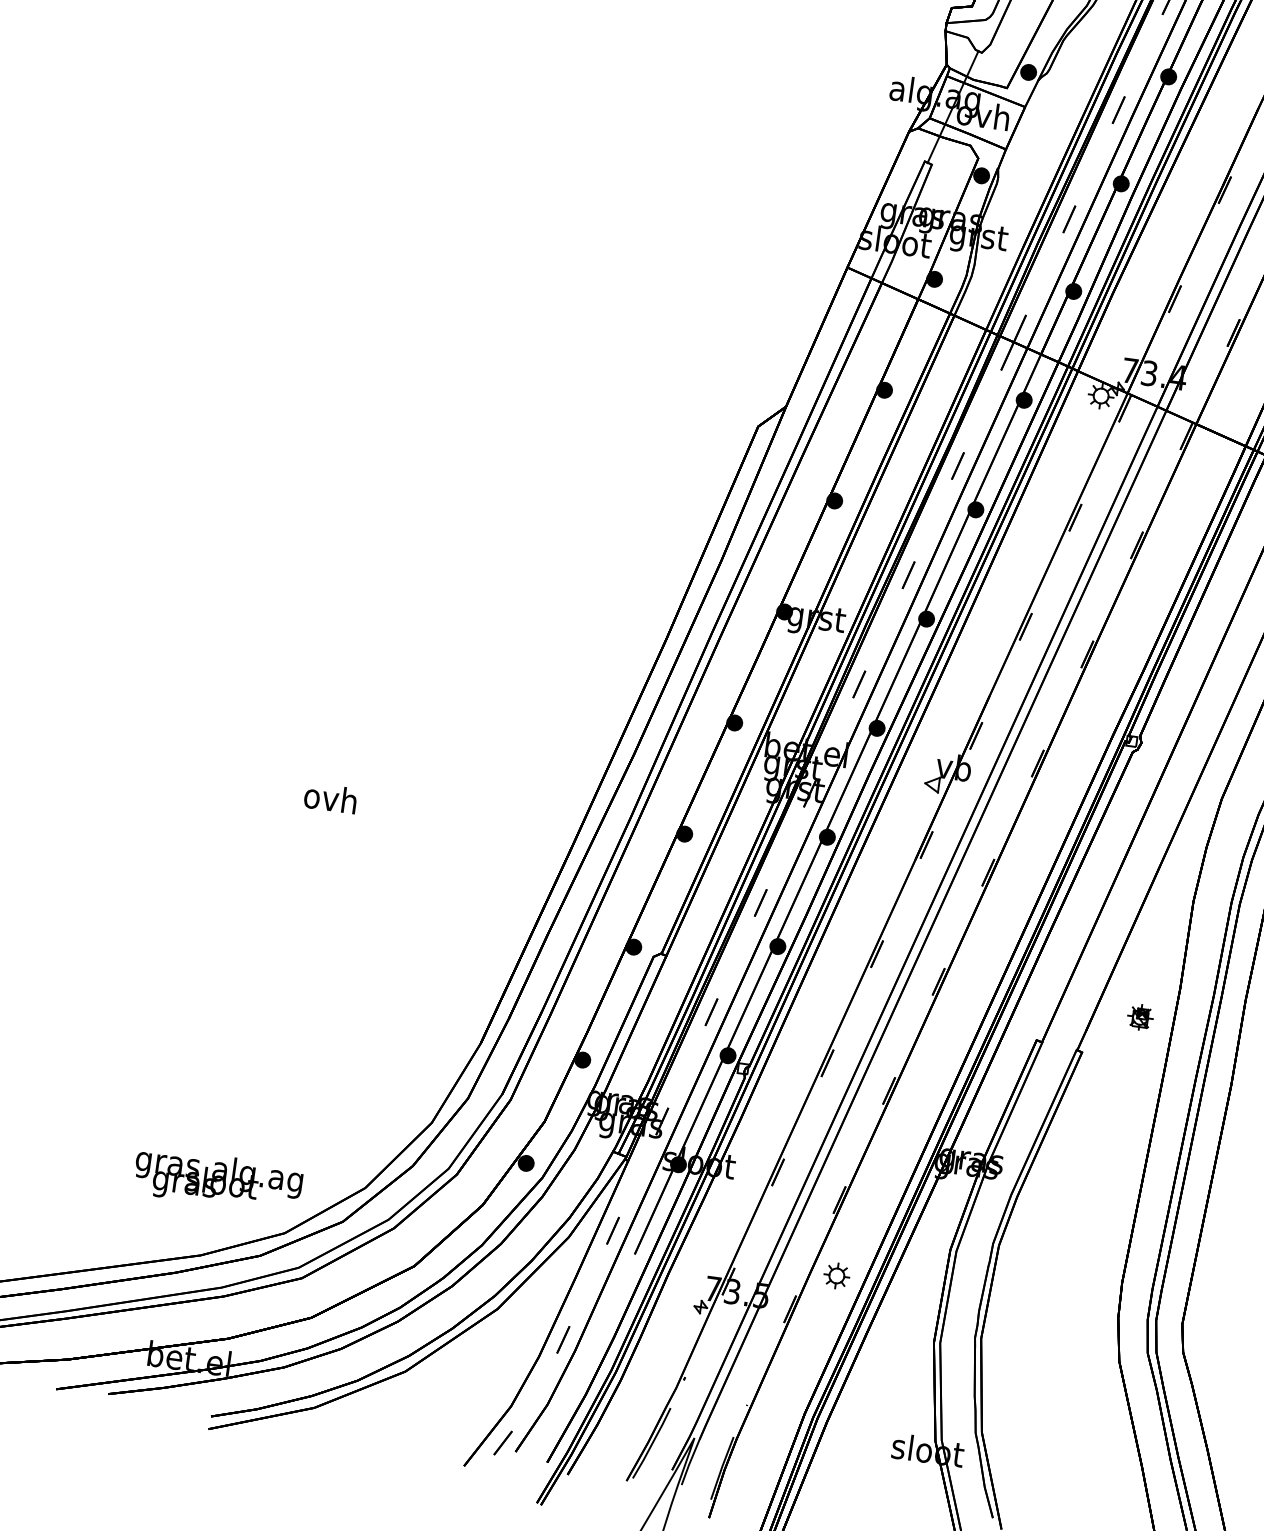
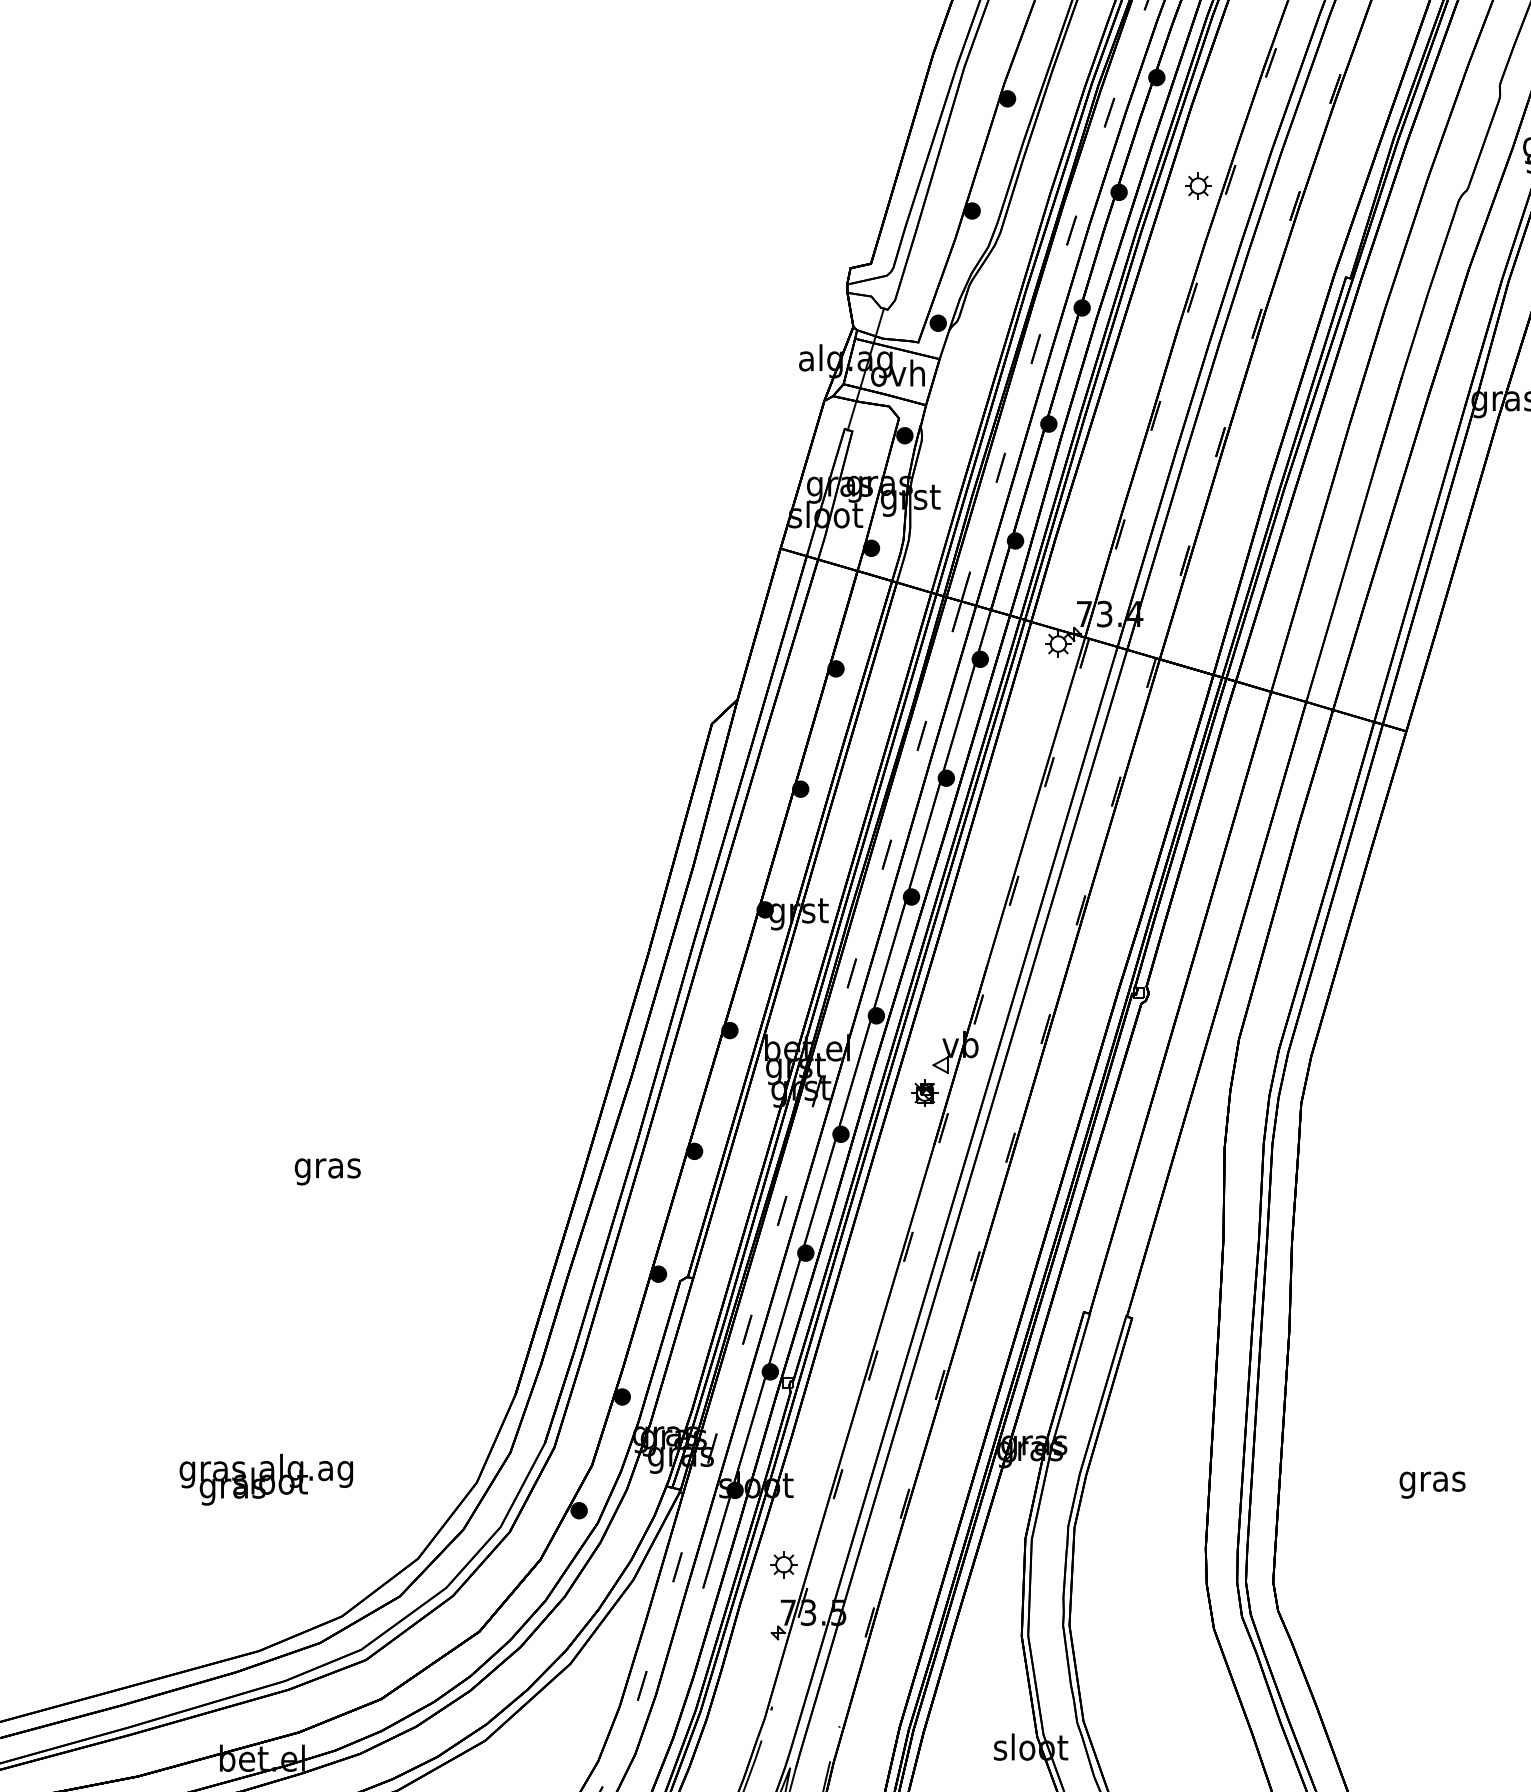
text: (330, 801) -> (327, 1168), ovh -> gras
part: (1140, 1016) -> (924, 1092), moved
text: (217, 1179) -> (265, 1479), moved
part: (836, 1275) -> (783, 1564), moved

